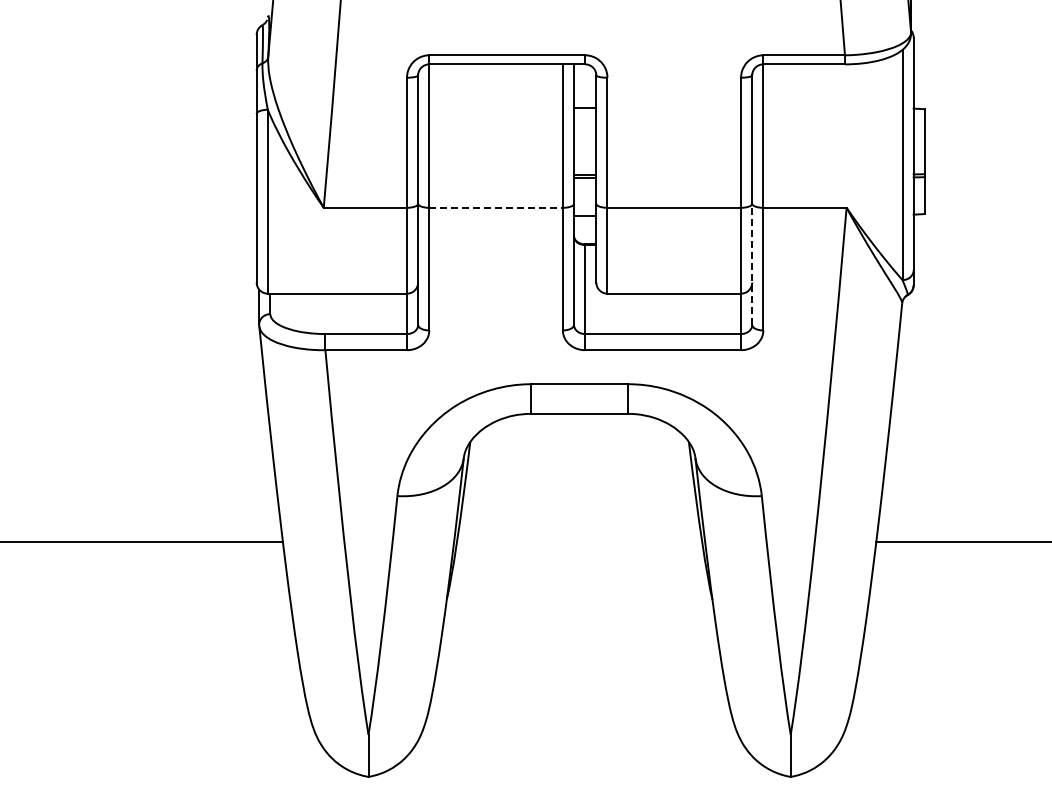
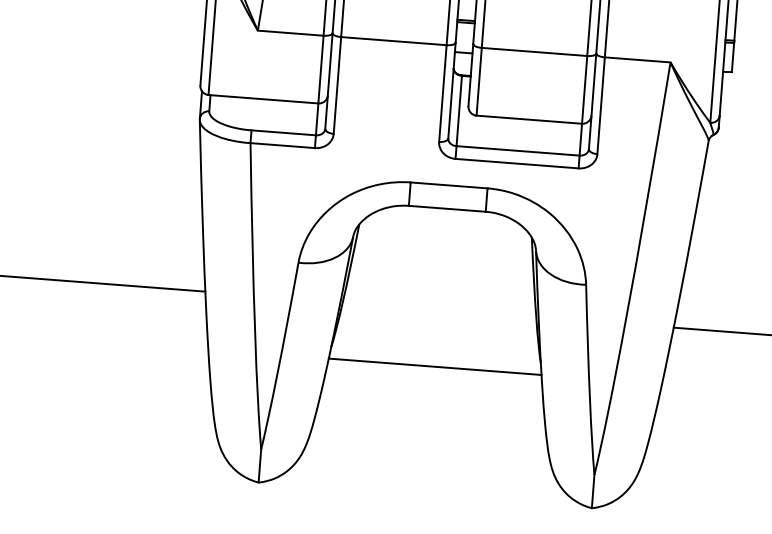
line: (496, 207) -> (394, 40), dashed -> solid
line: (752, 264) -> (592, 101), dashed -> solid
line: (579, 614) -> (435, 367), added

